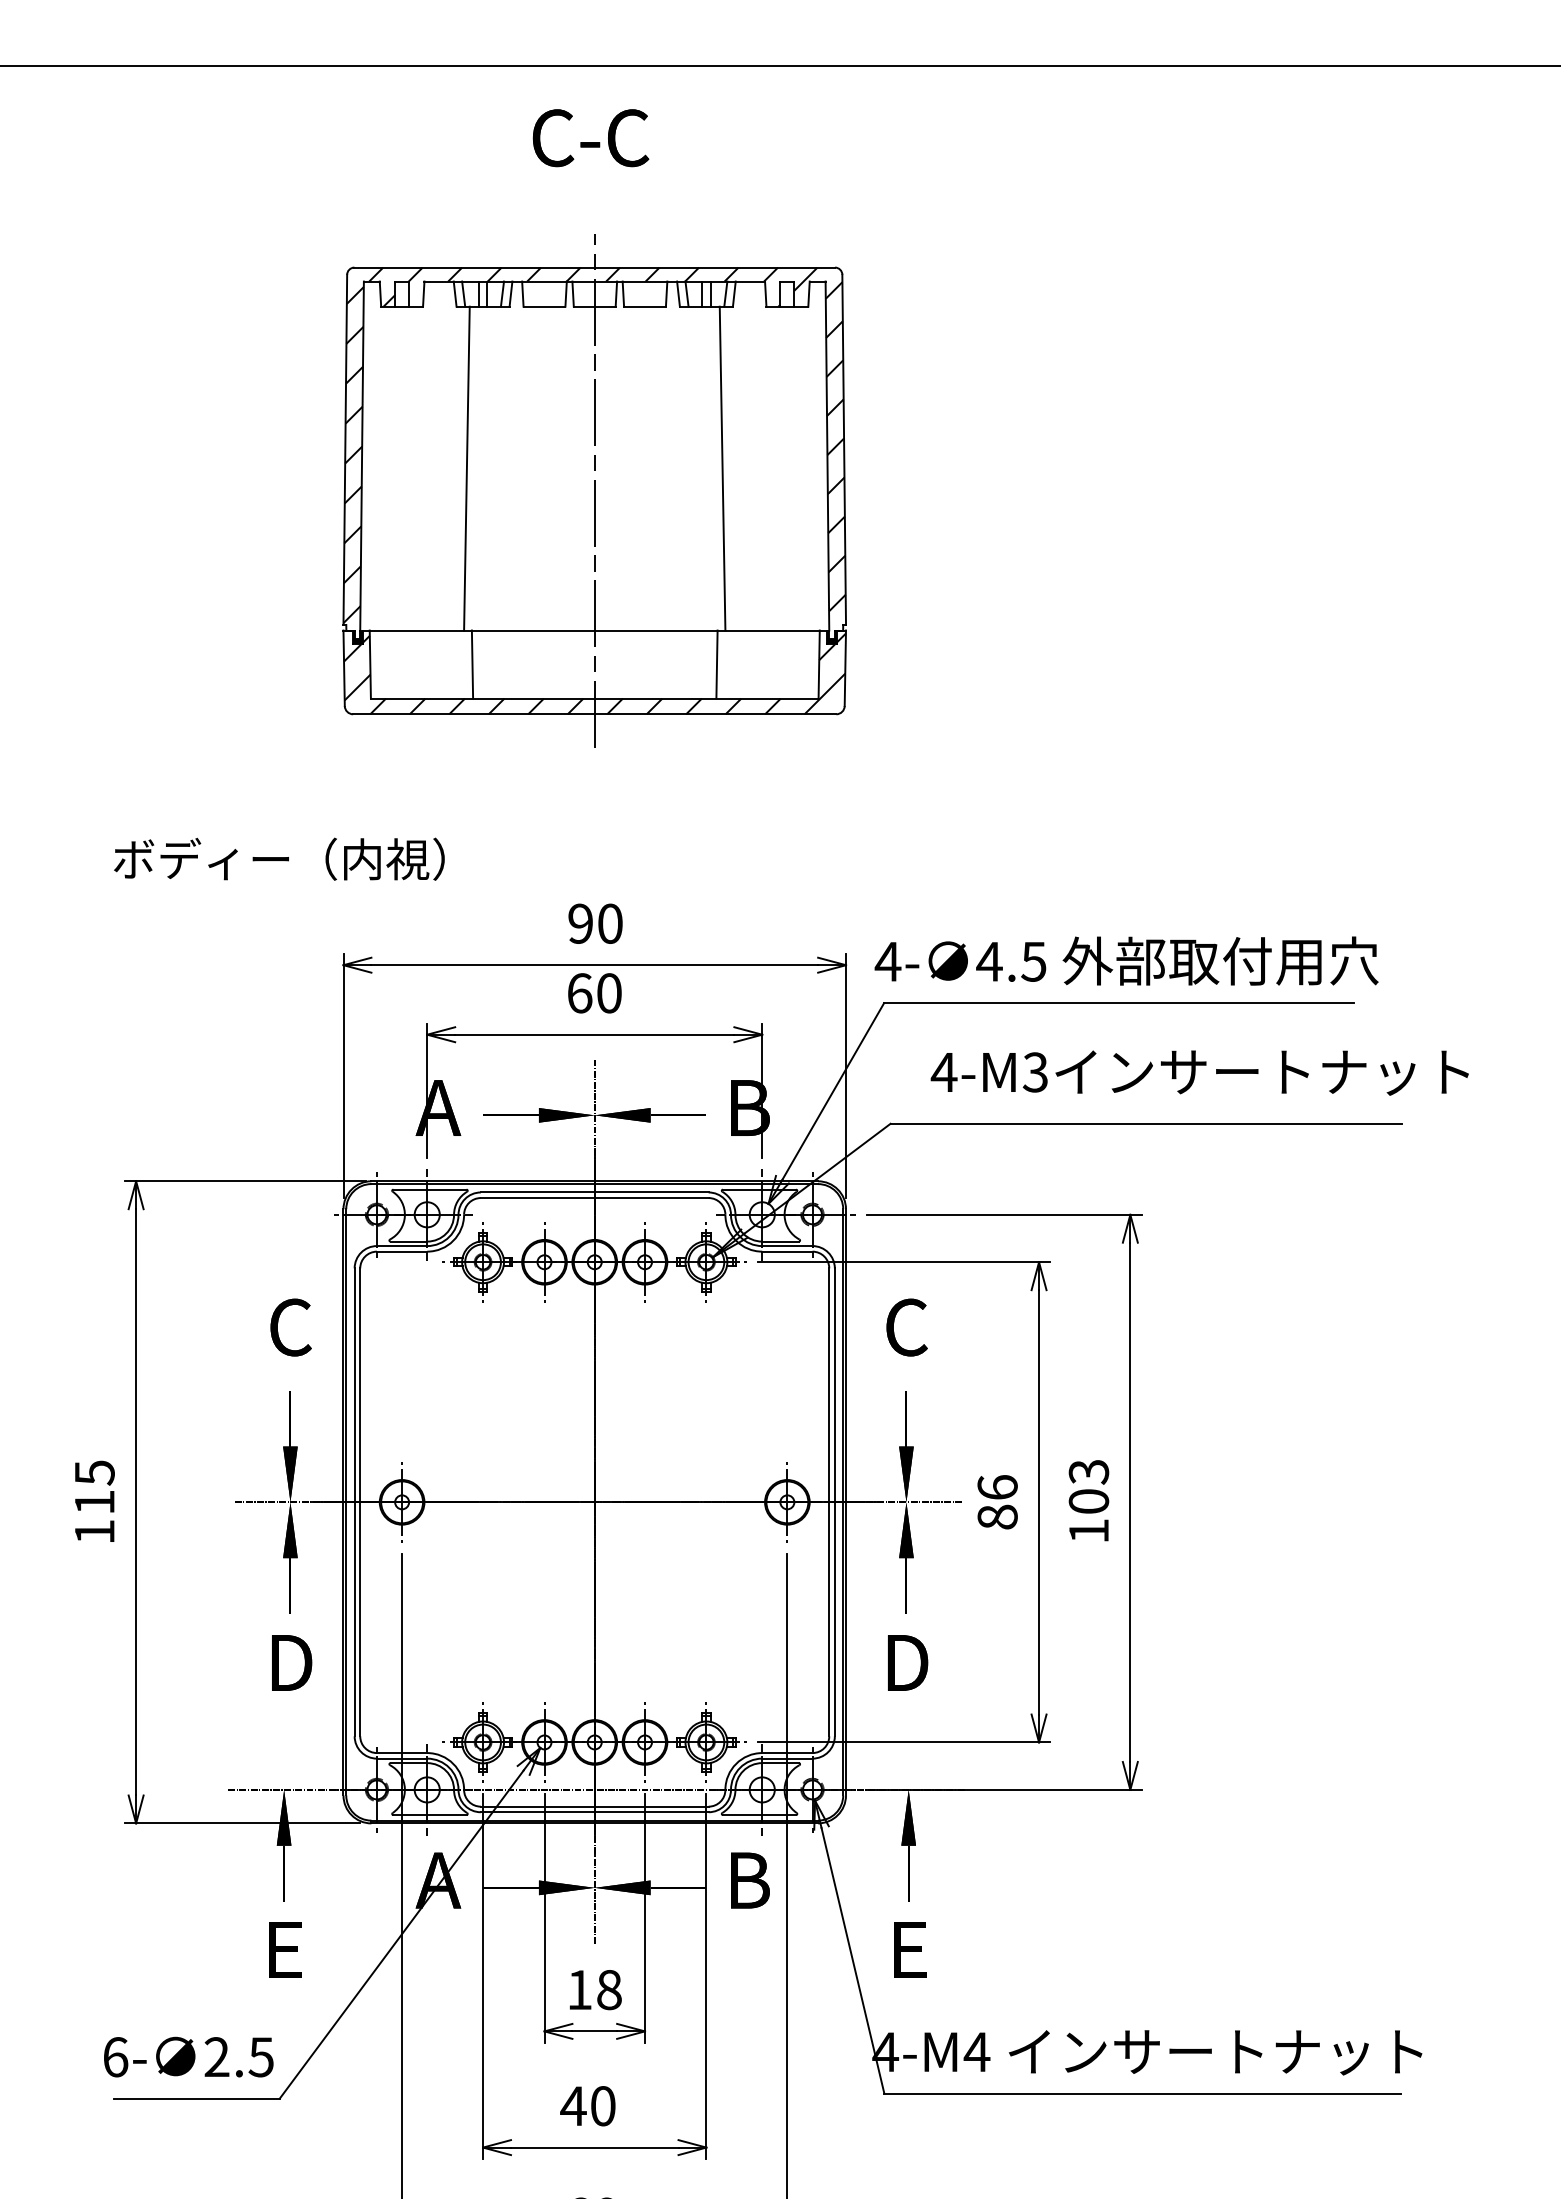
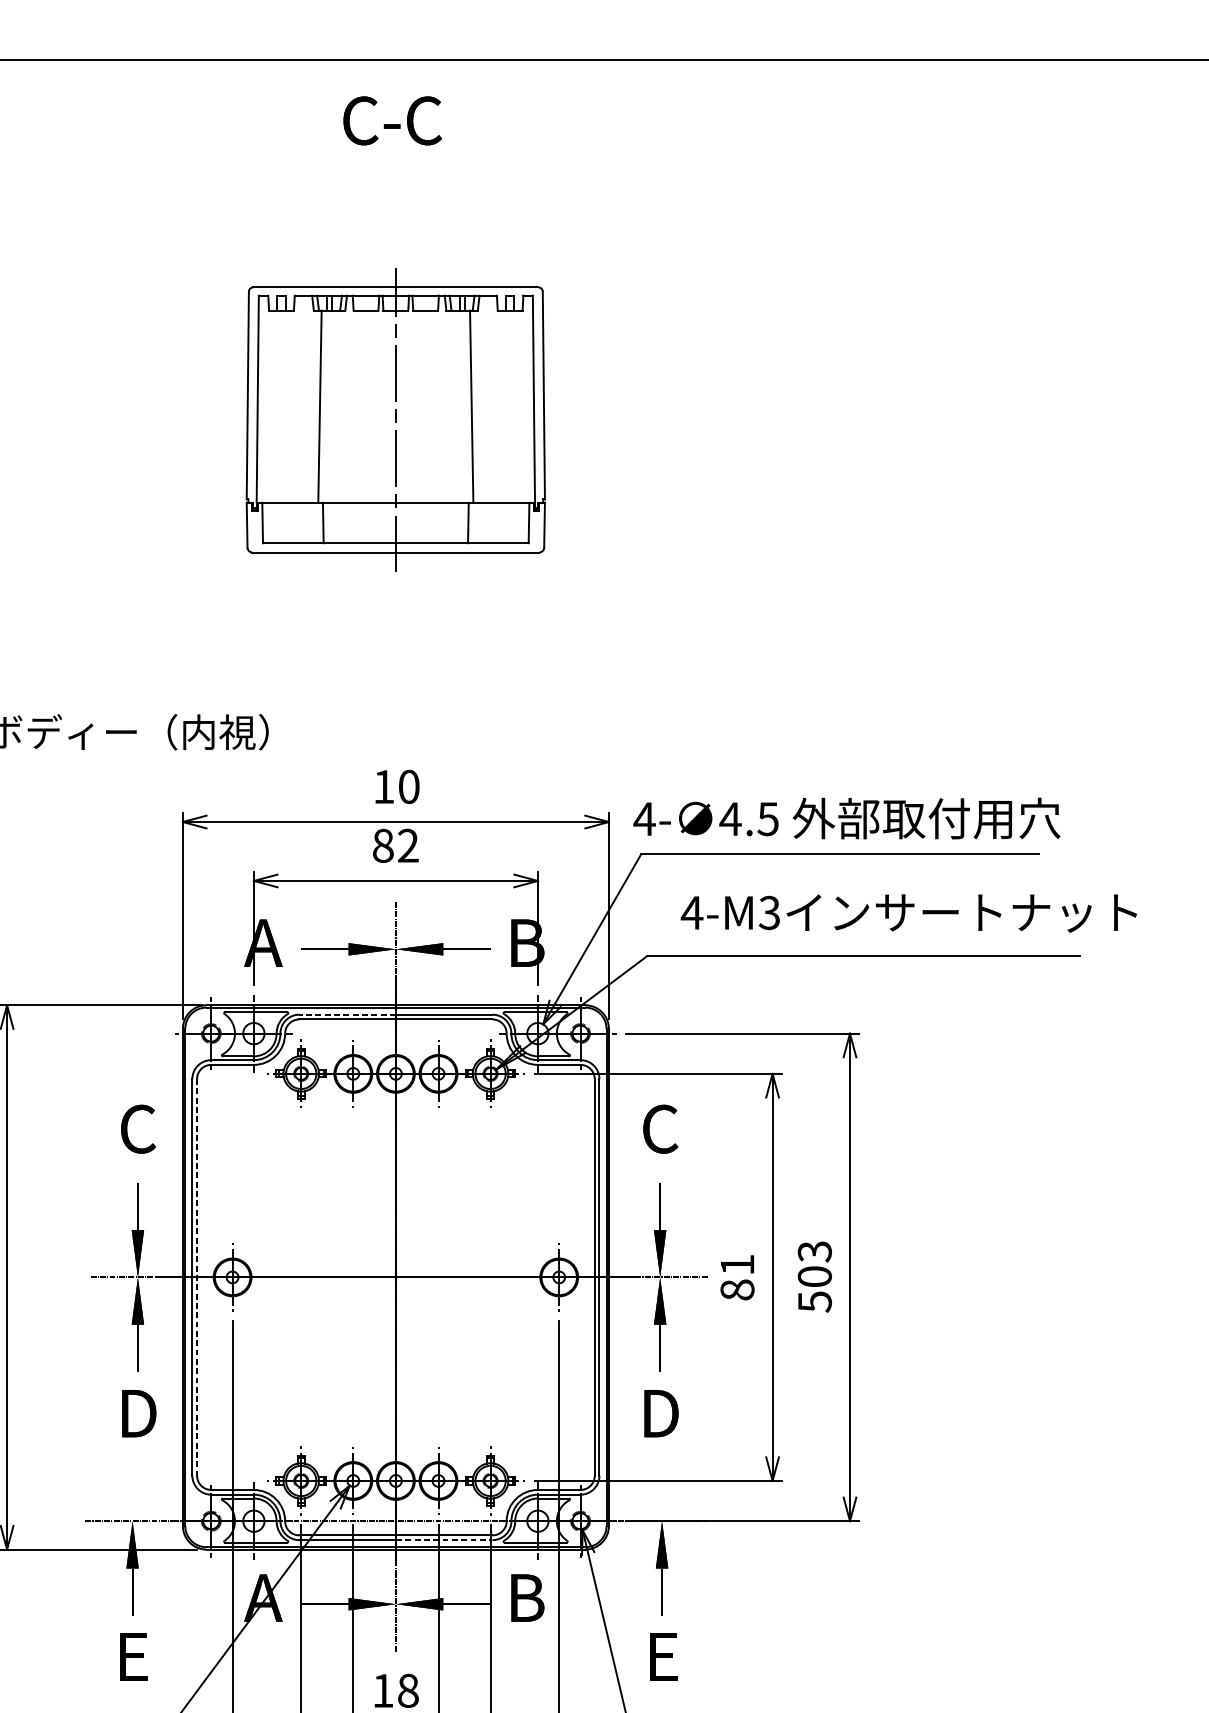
part: (594, 490) -> (395, 419), size x0.7
text: (580, 923) -> (383, 786), 90 -> 10
text: (594, 993) -> (395, 846), 60 -> 82
line: (537, 1192) -> (347, 1014), solid -> dashed
text: (997, 1487) -> (737, 1264), 86 -> 81
line: (360, 1502) -> (197, 1277), solid -> dashed
text: (1089, 1531) -> (815, 1302), 103 -> 503
line: (651, 1812) -> (444, 1540), solid -> dashed

